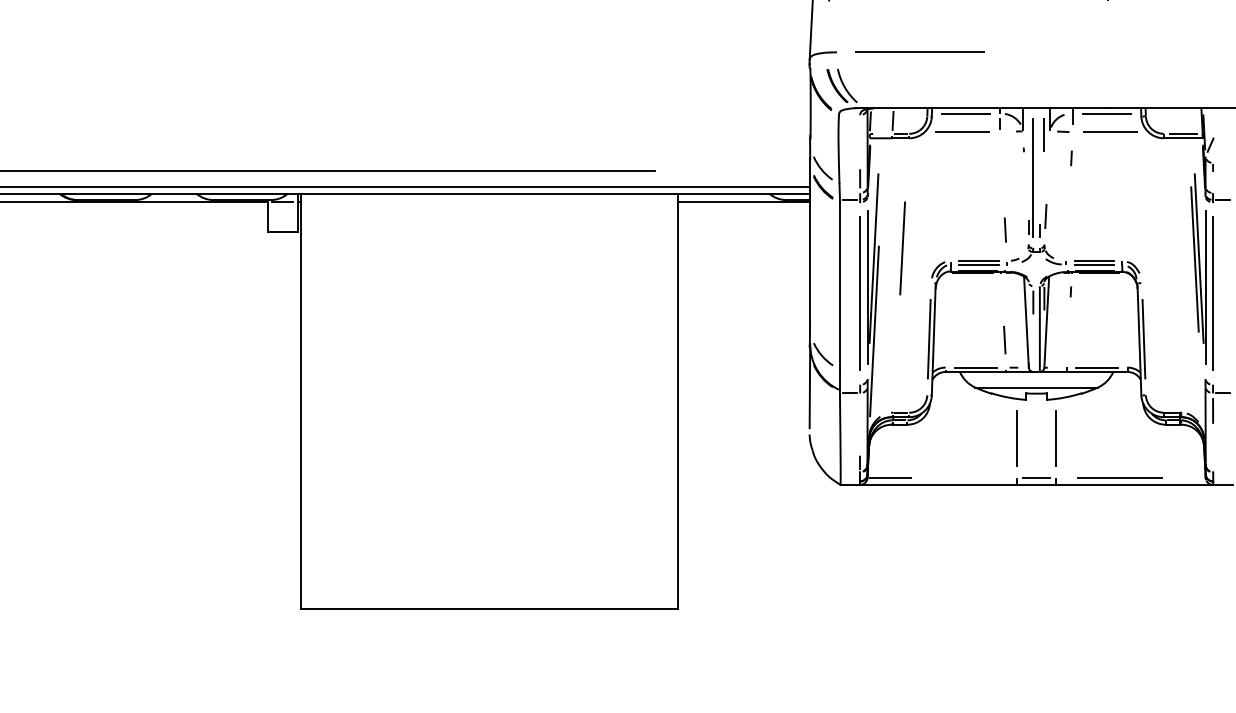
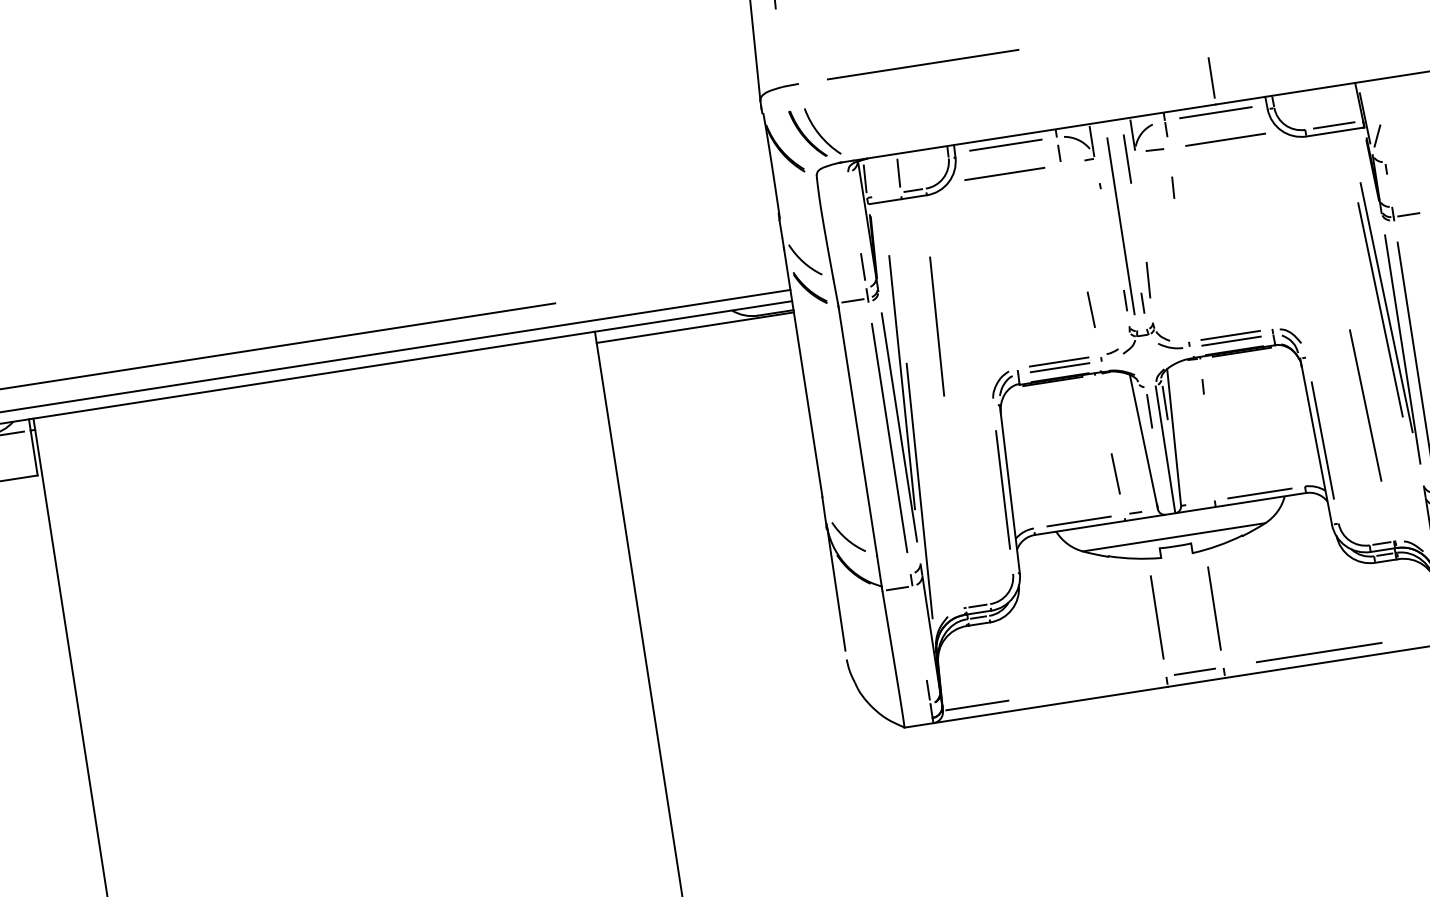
line: (1107, 90) -> (1211, 78), added
line: (902, 248) -> (936, 326), moved
line: (1175, 320) -> (1365, 405), added

